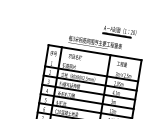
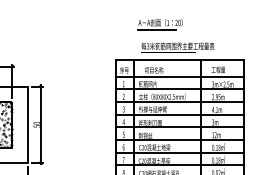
part: (119, 31) -> (159, 24), moved
line: (93, 64) -> (179, 76), added

